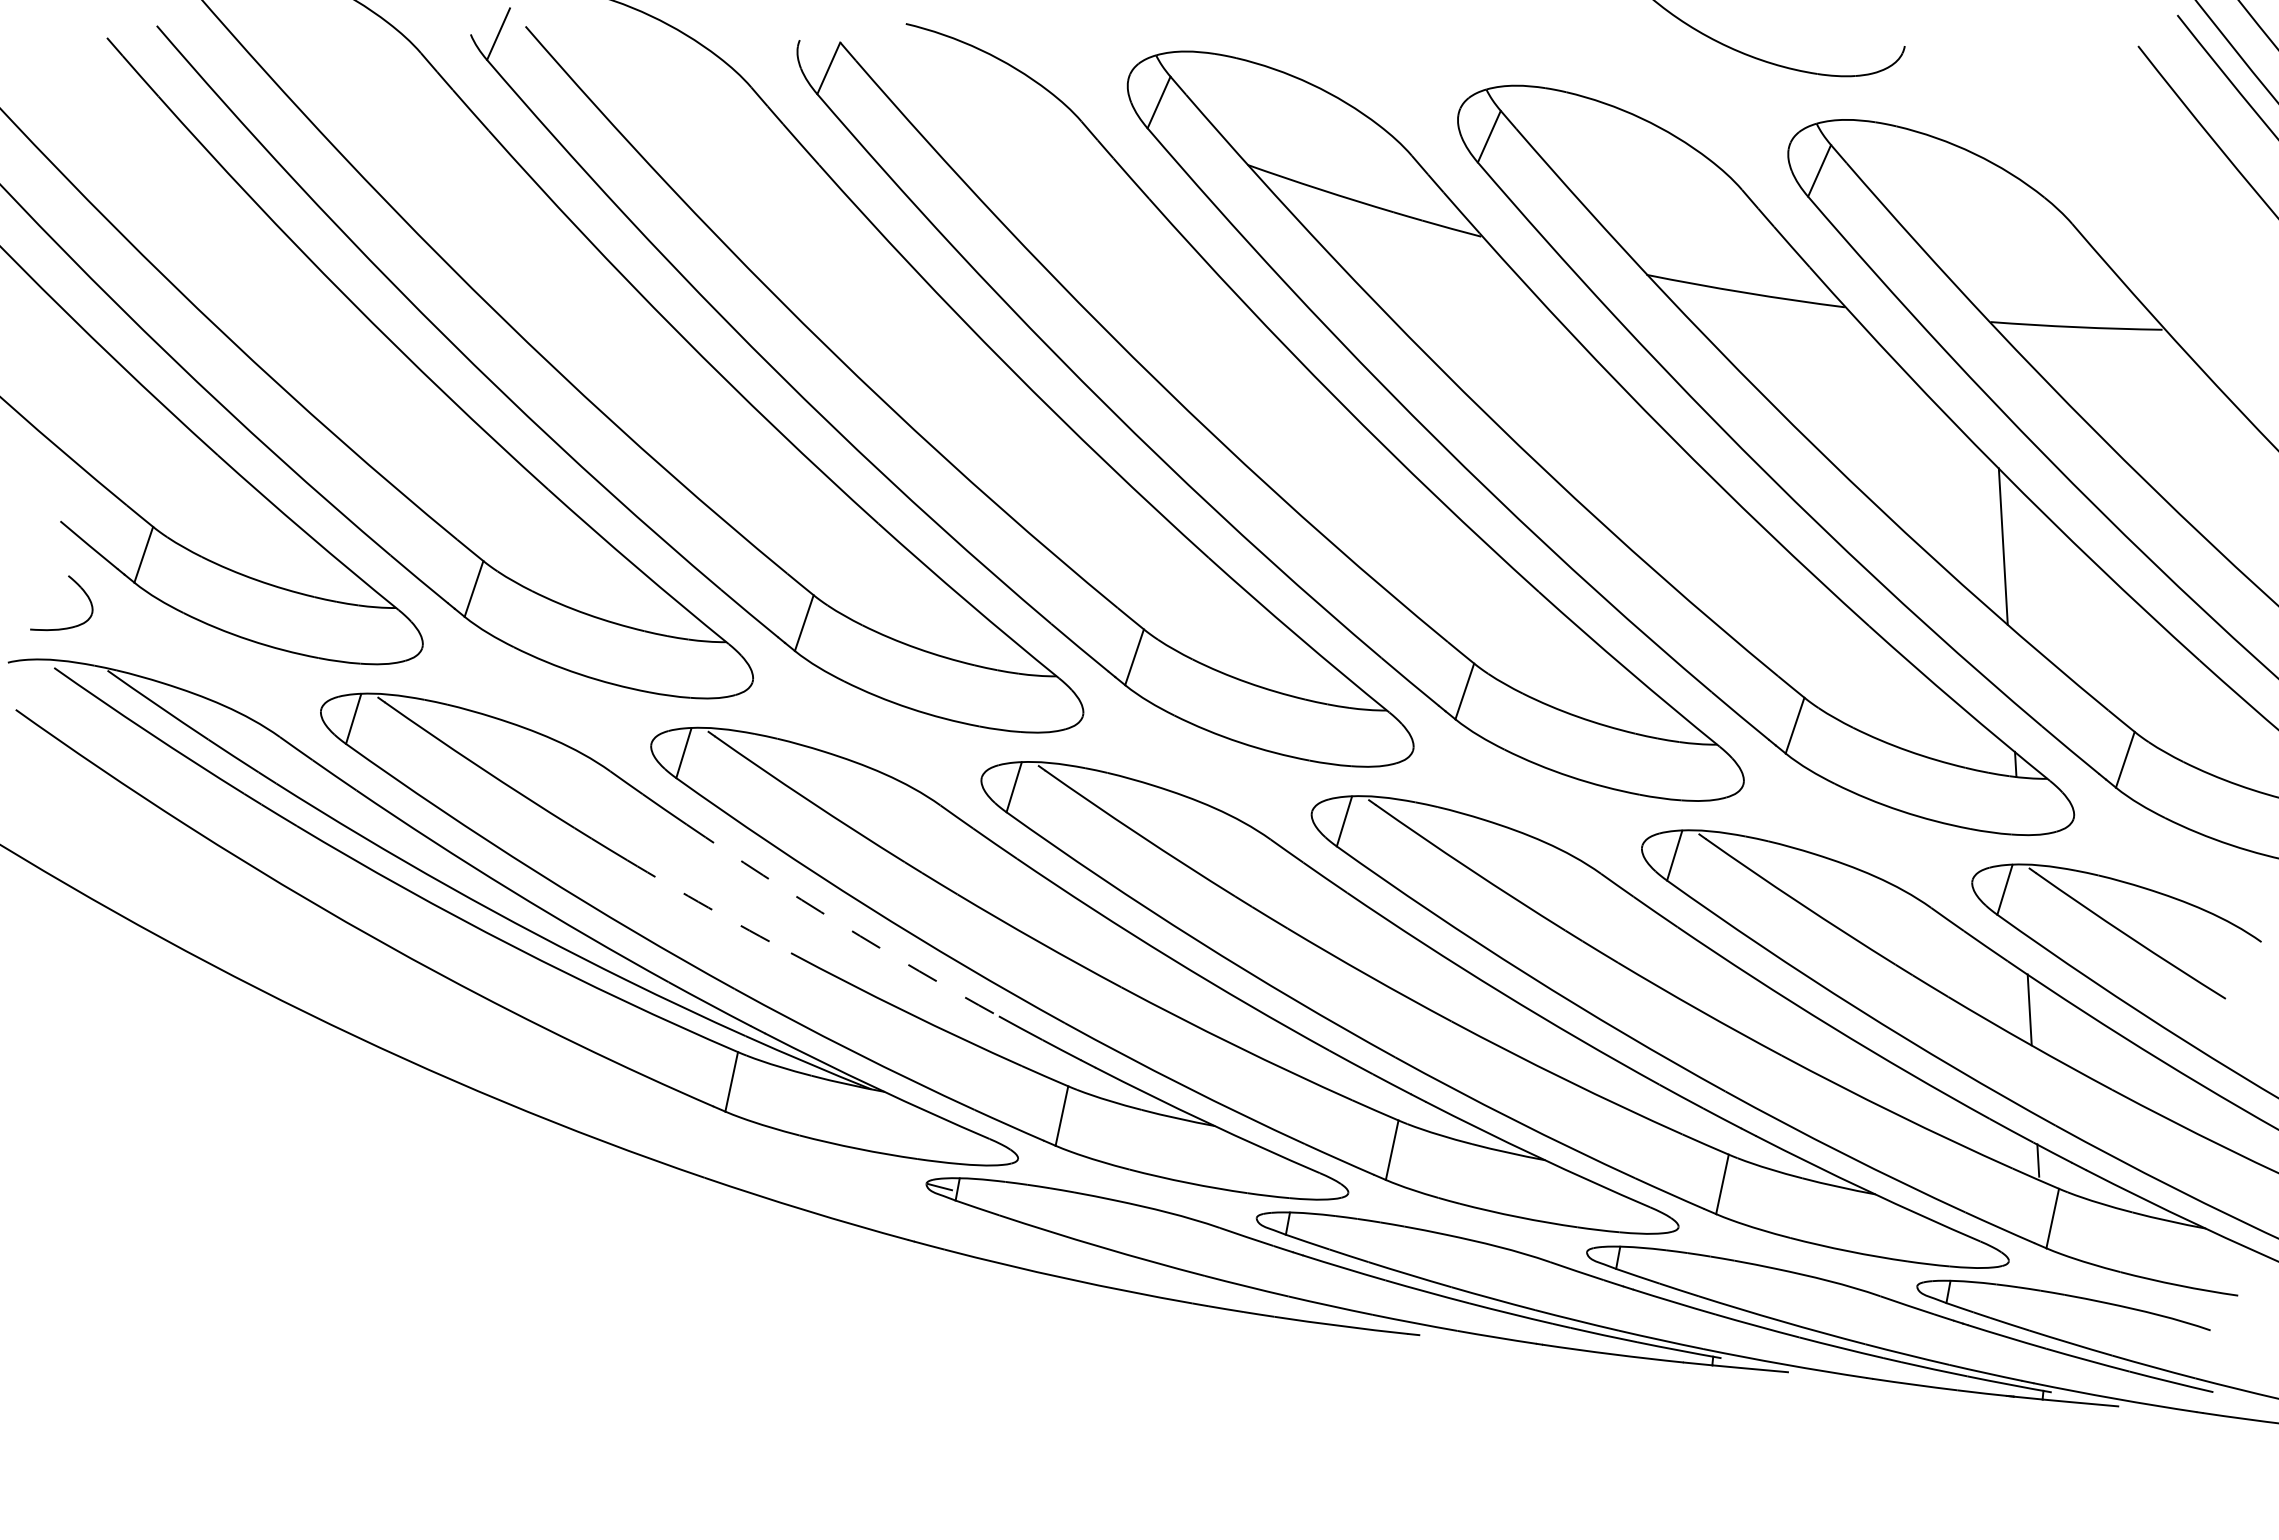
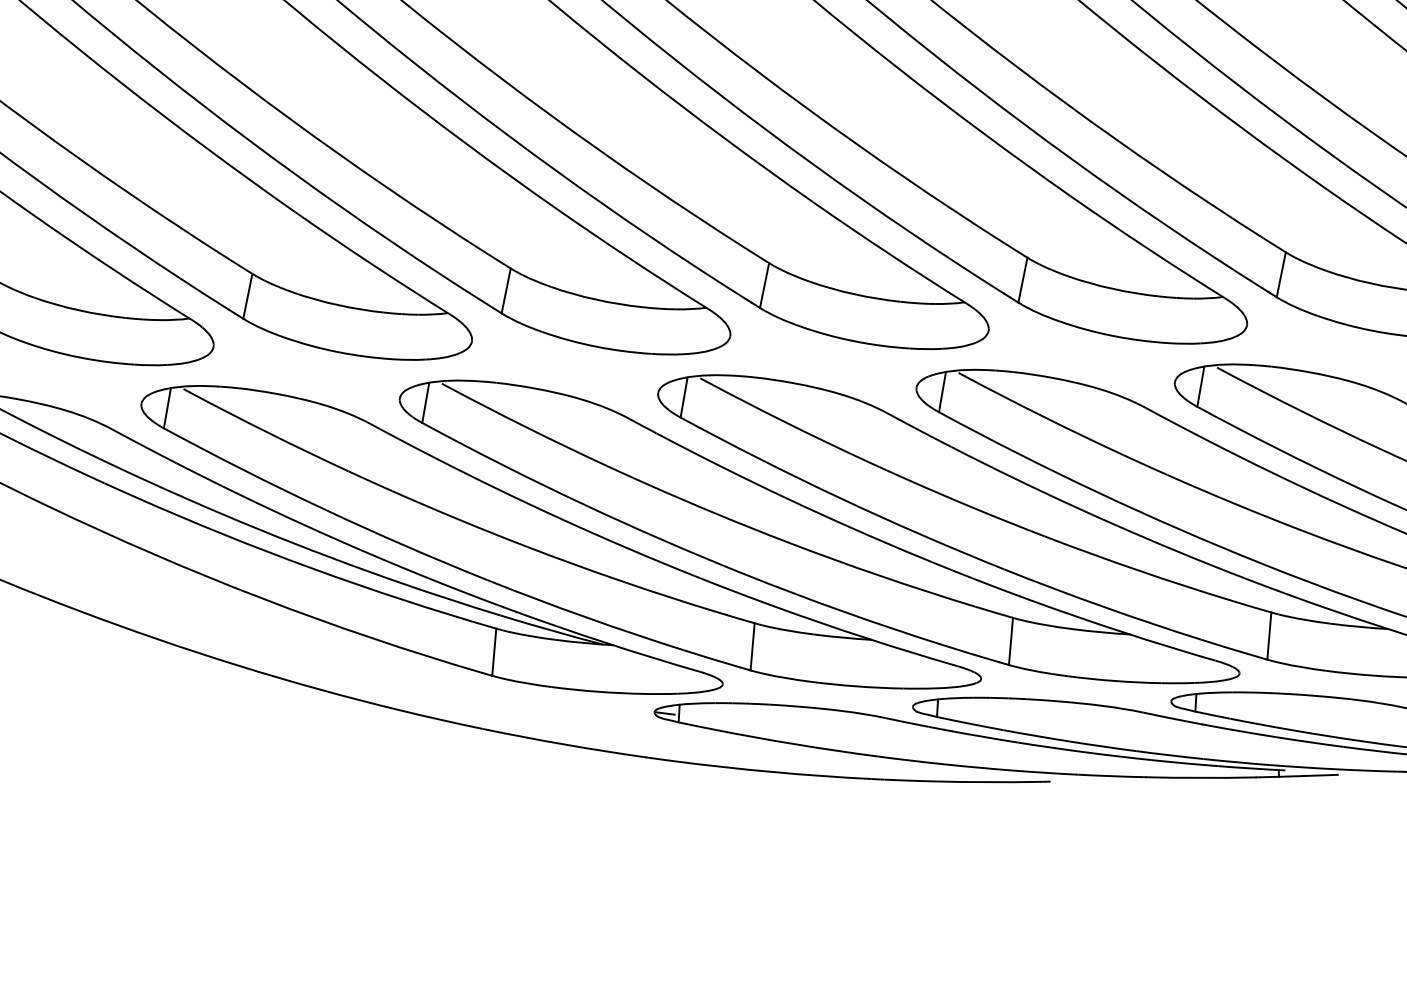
arc: (708, 907) -> (459, 519), dashed -> solid
arc: (840, 924) -> (563, 520), dashed -> solid

